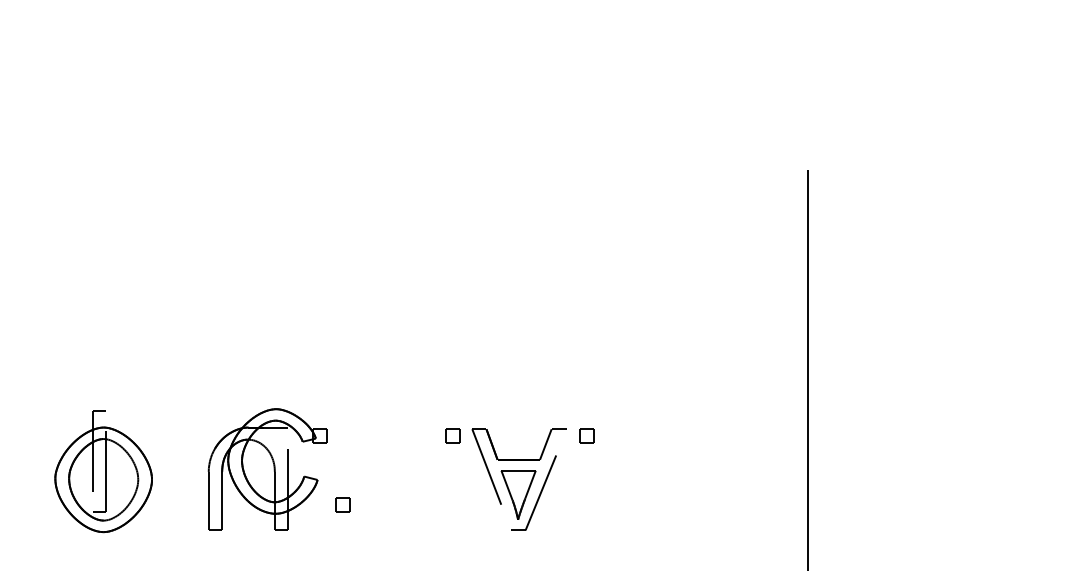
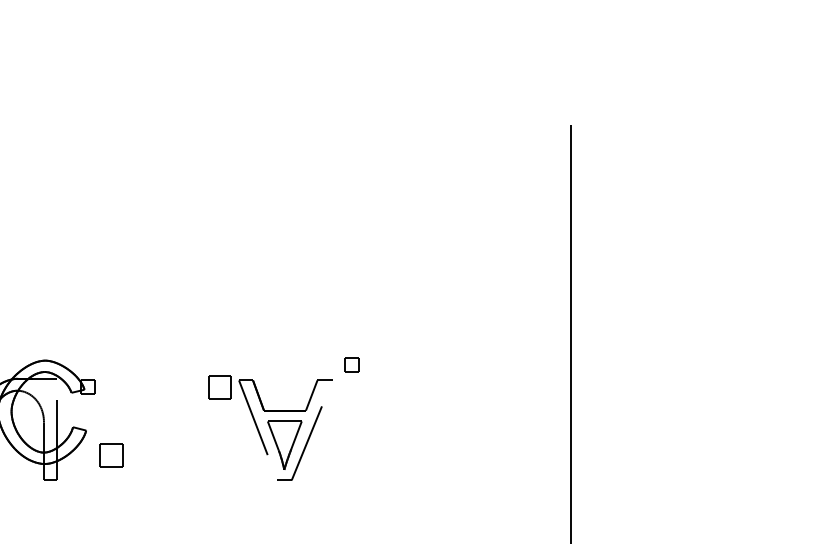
part: (452, 435) -> (219, 386), size x1.6
part: (586, 435) -> (351, 363), moved
part: (342, 504) -> (110, 454), size x1.6

